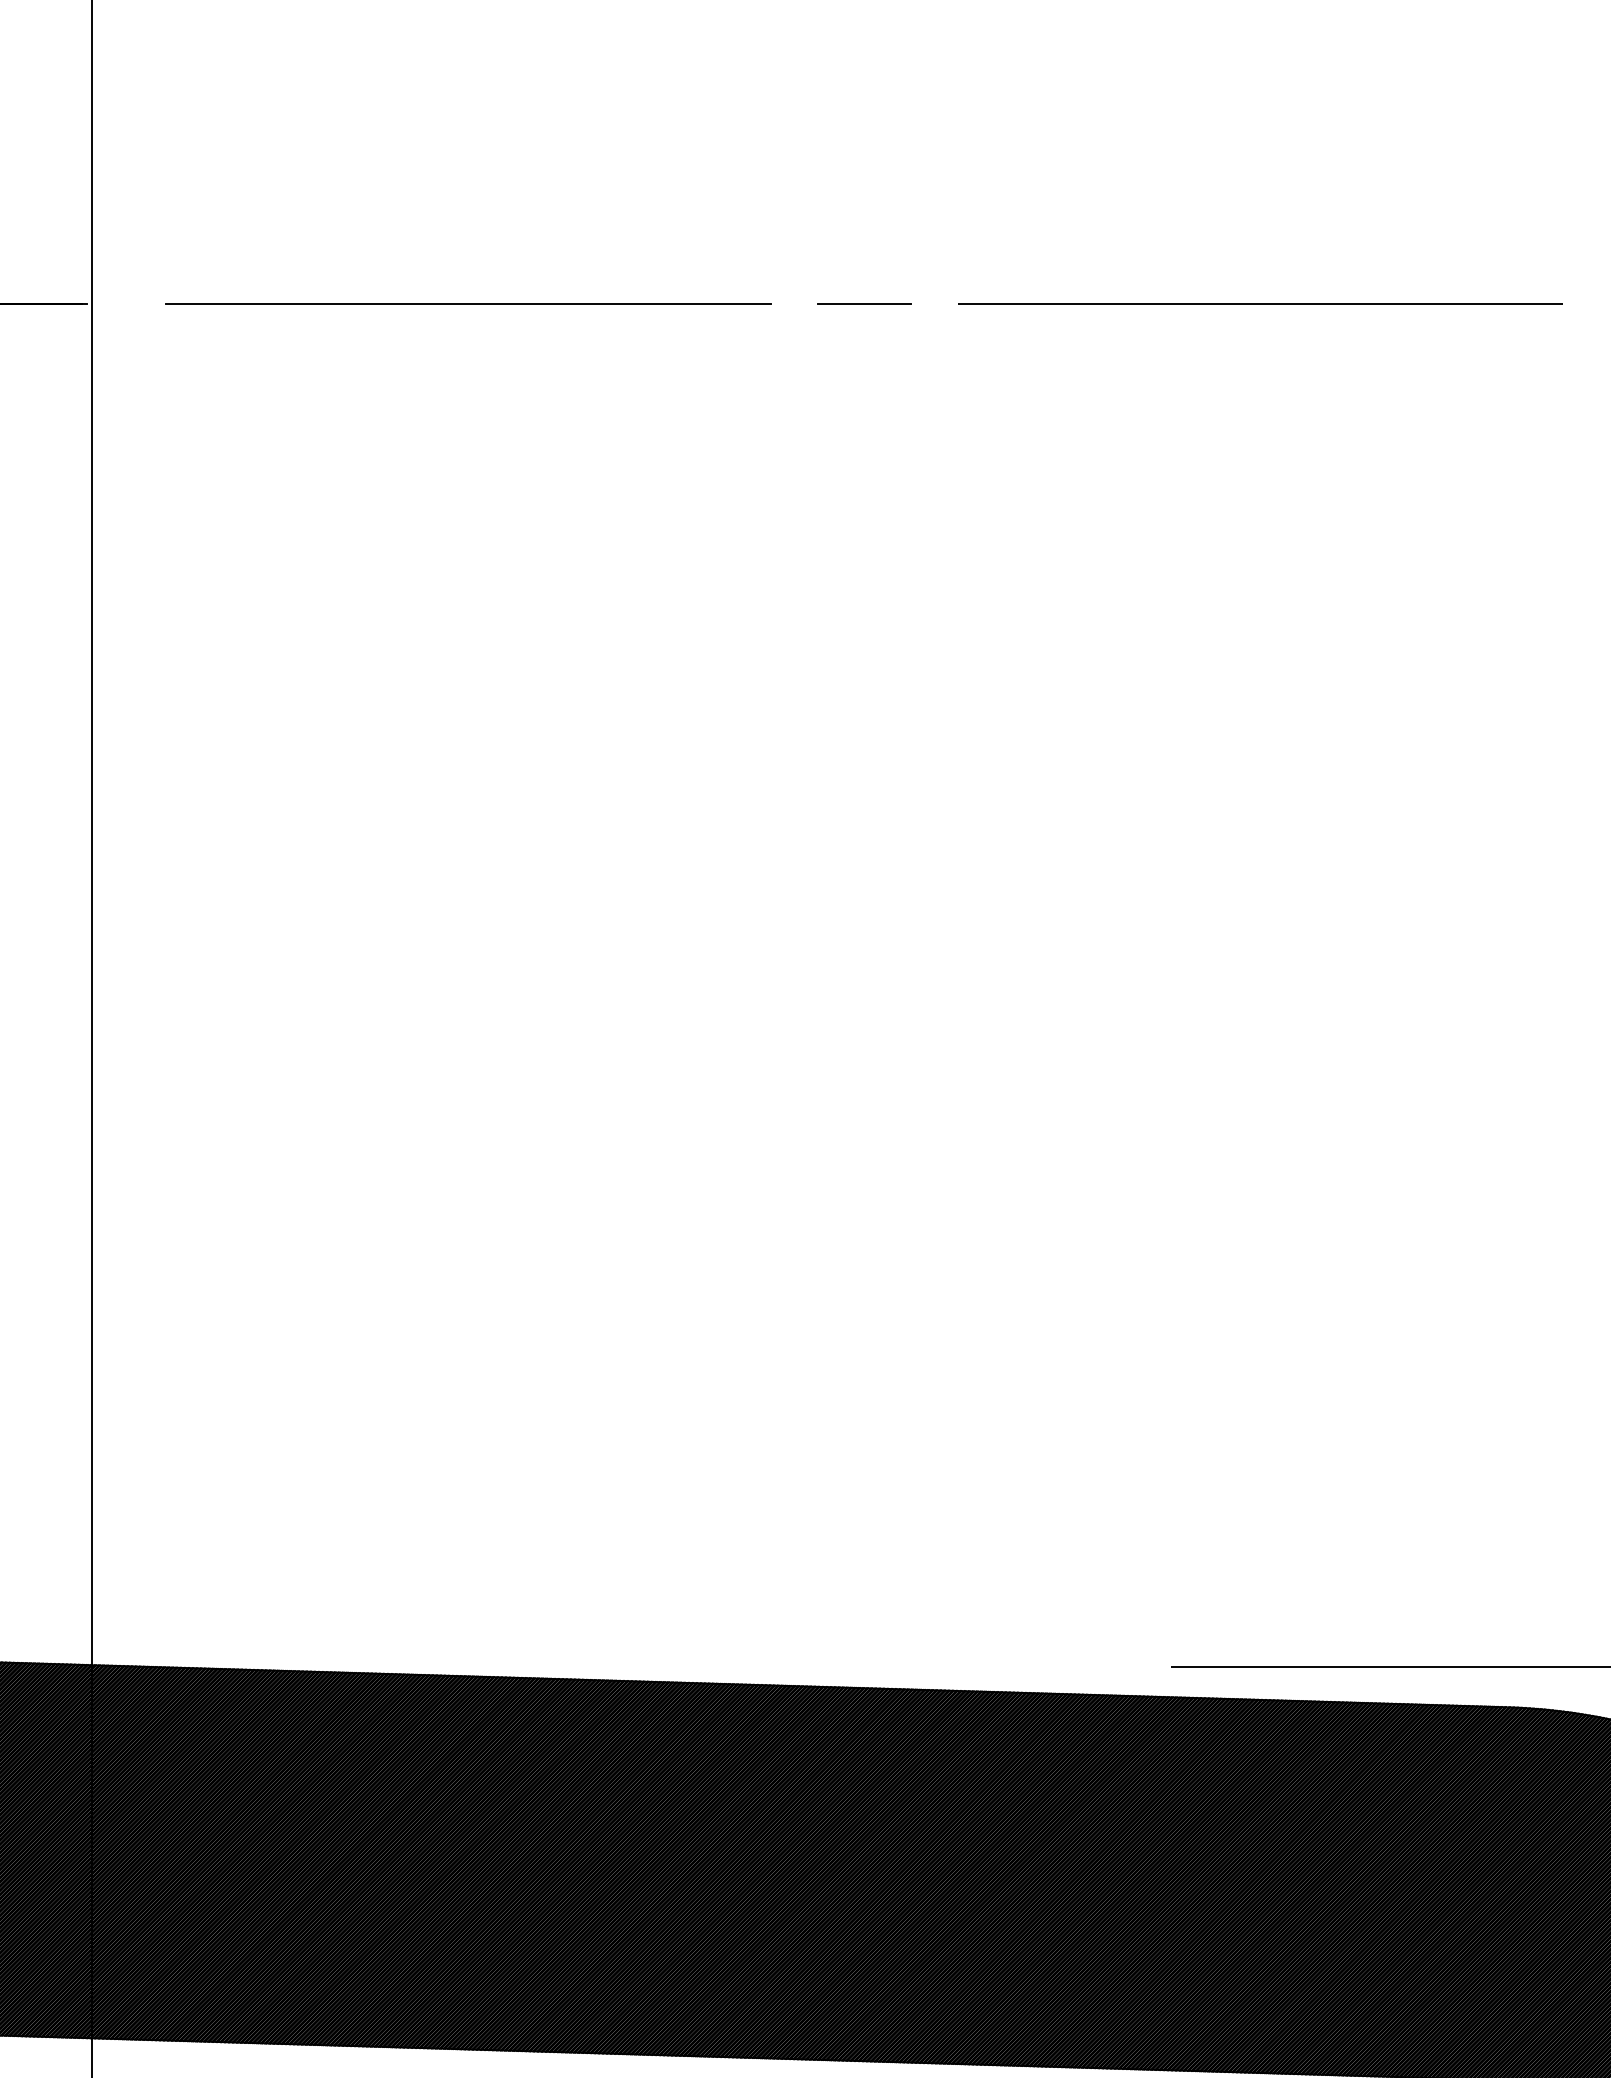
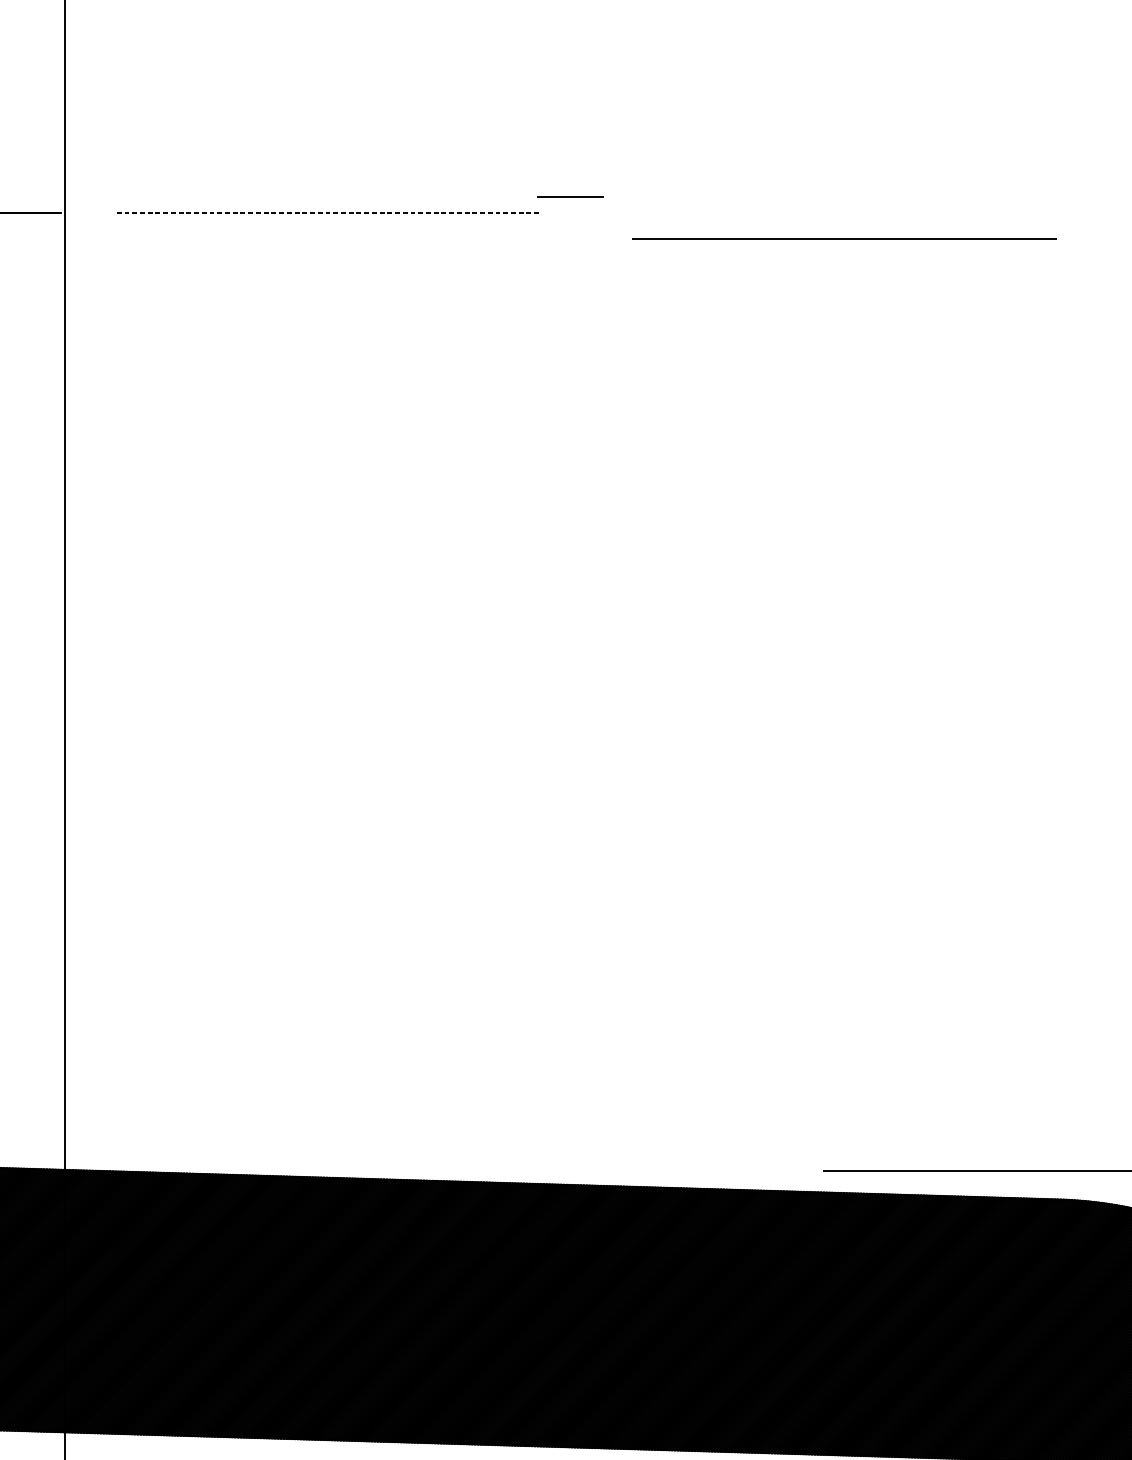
line: (469, 303) -> (329, 213), solid -> dashed
line: (864, 303) -> (570, 197), moved
line: (1260, 303) -> (844, 238), moved

